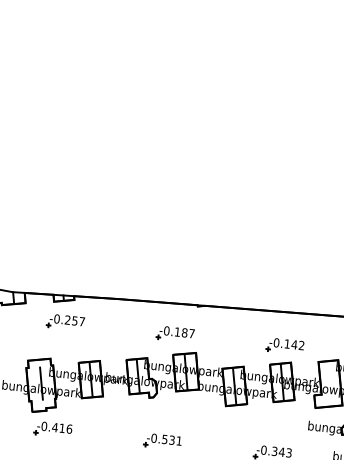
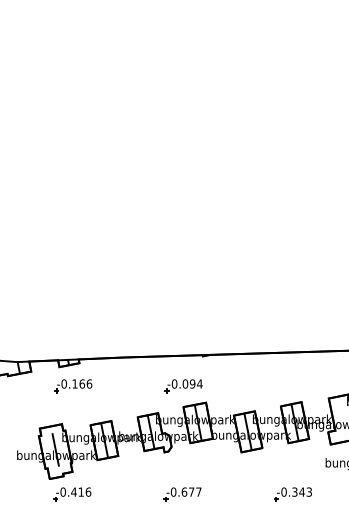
text: (75, 320) -> (82, 383), -0.257 -> -0.166
text: (184, 332) -> (192, 383), -0.187 -> -0.094
part: (284, 346) -> (293, 386), removed
text: (171, 439) -> (191, 491), -0.531 -> -0.677

